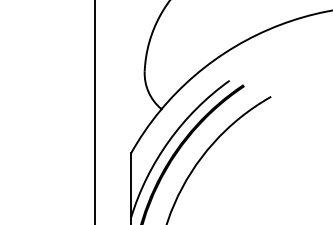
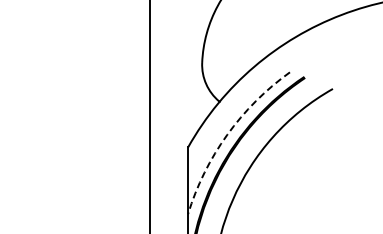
arc: (169, 140) -> (227, 134), solid -> dashed

